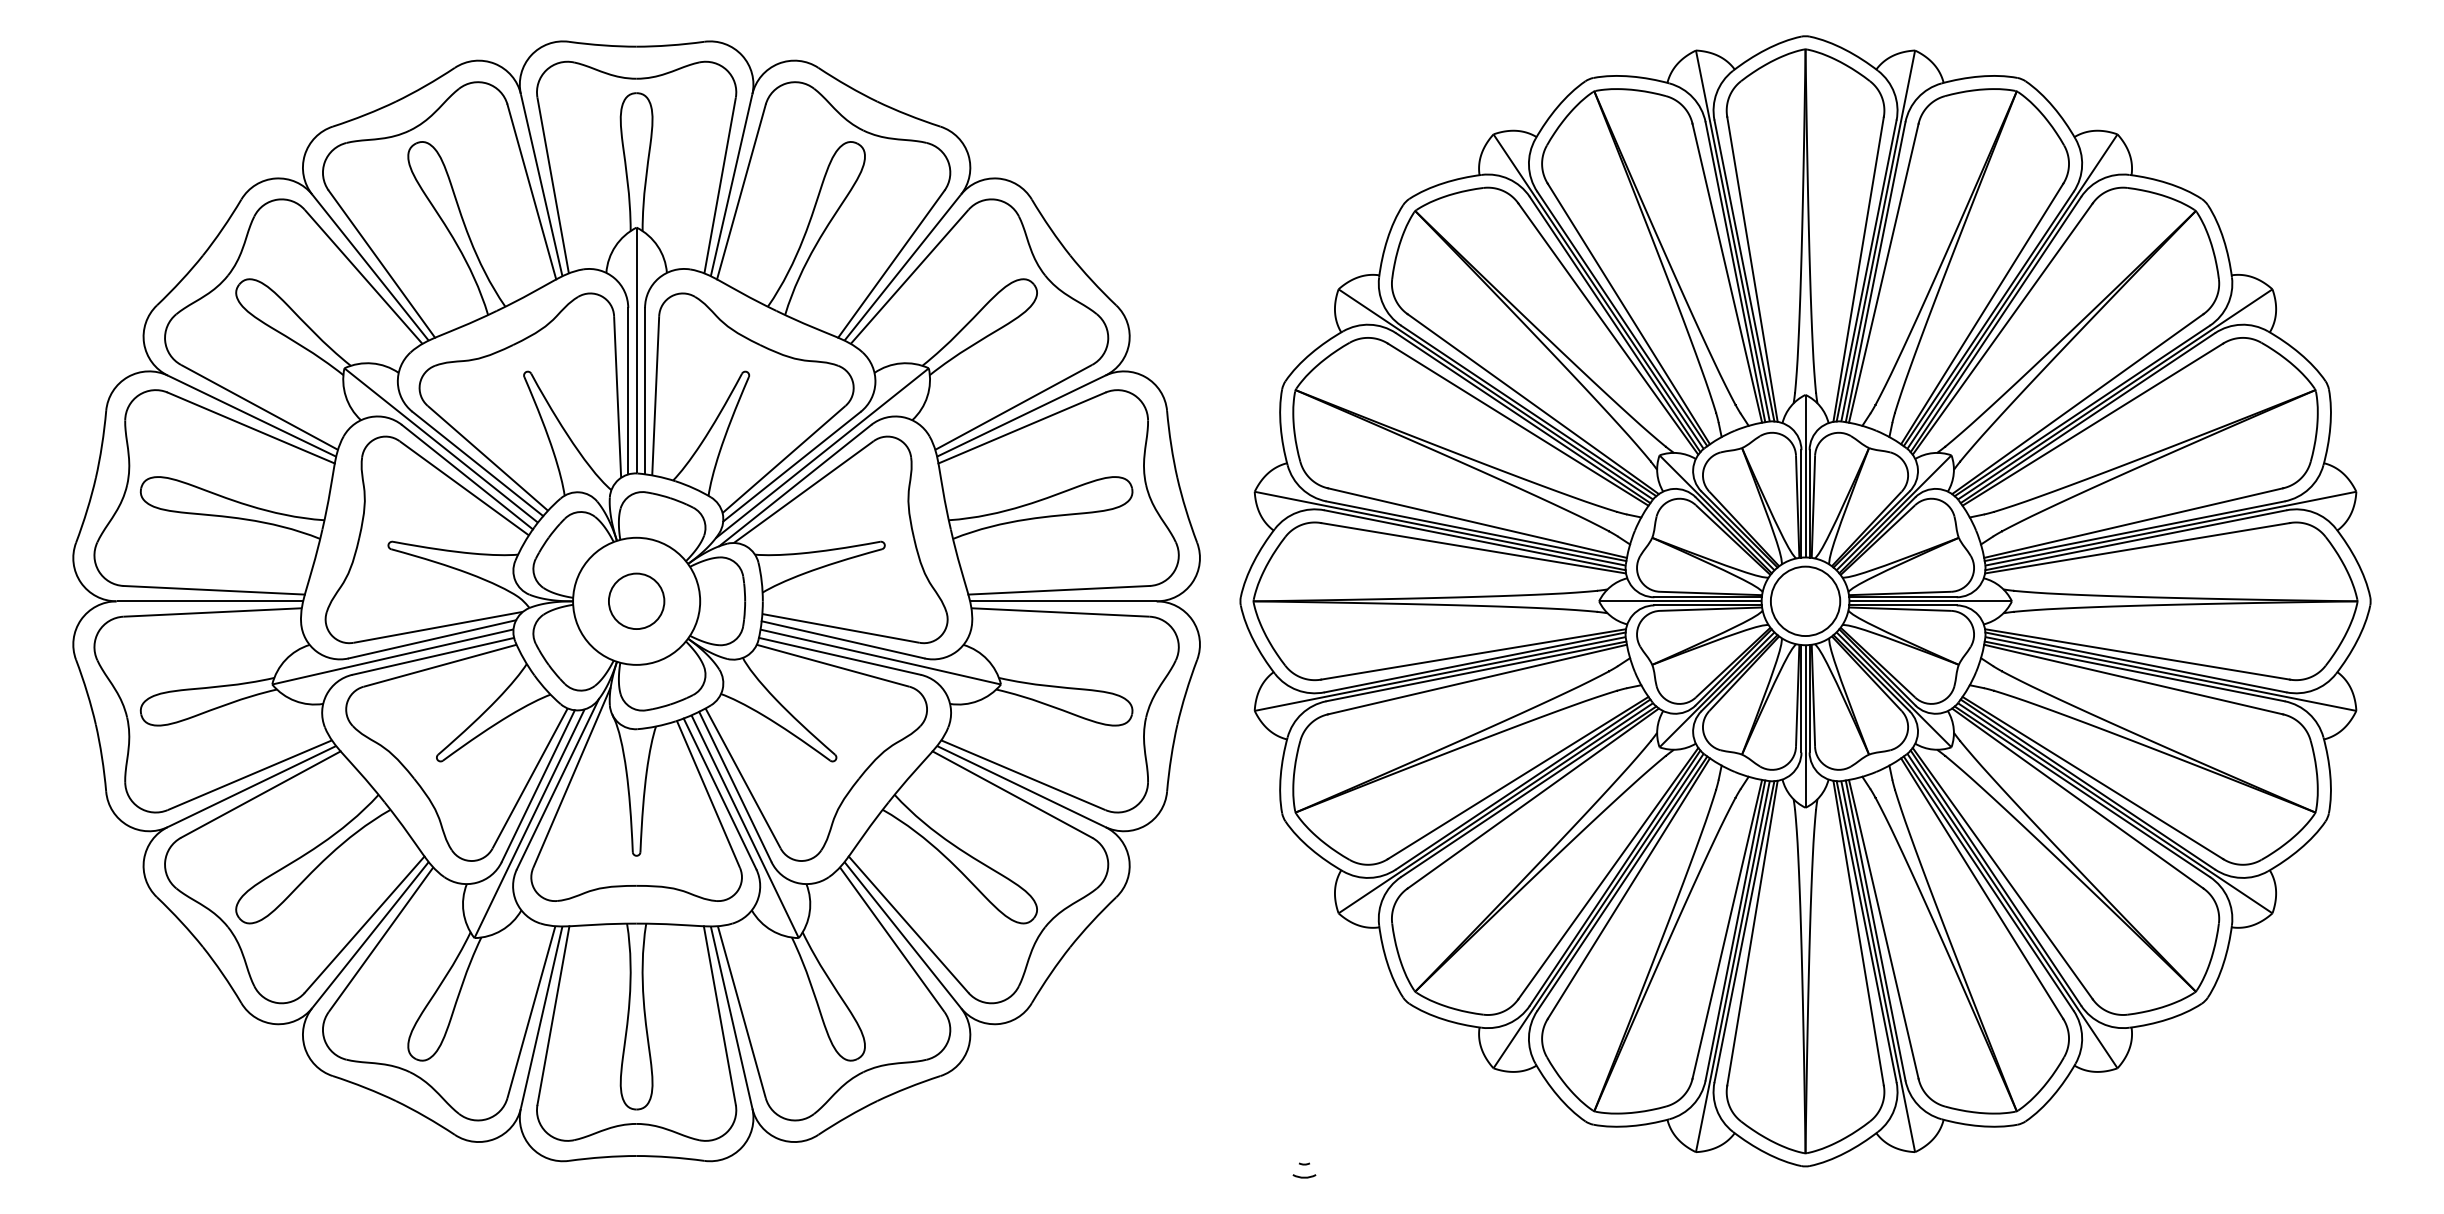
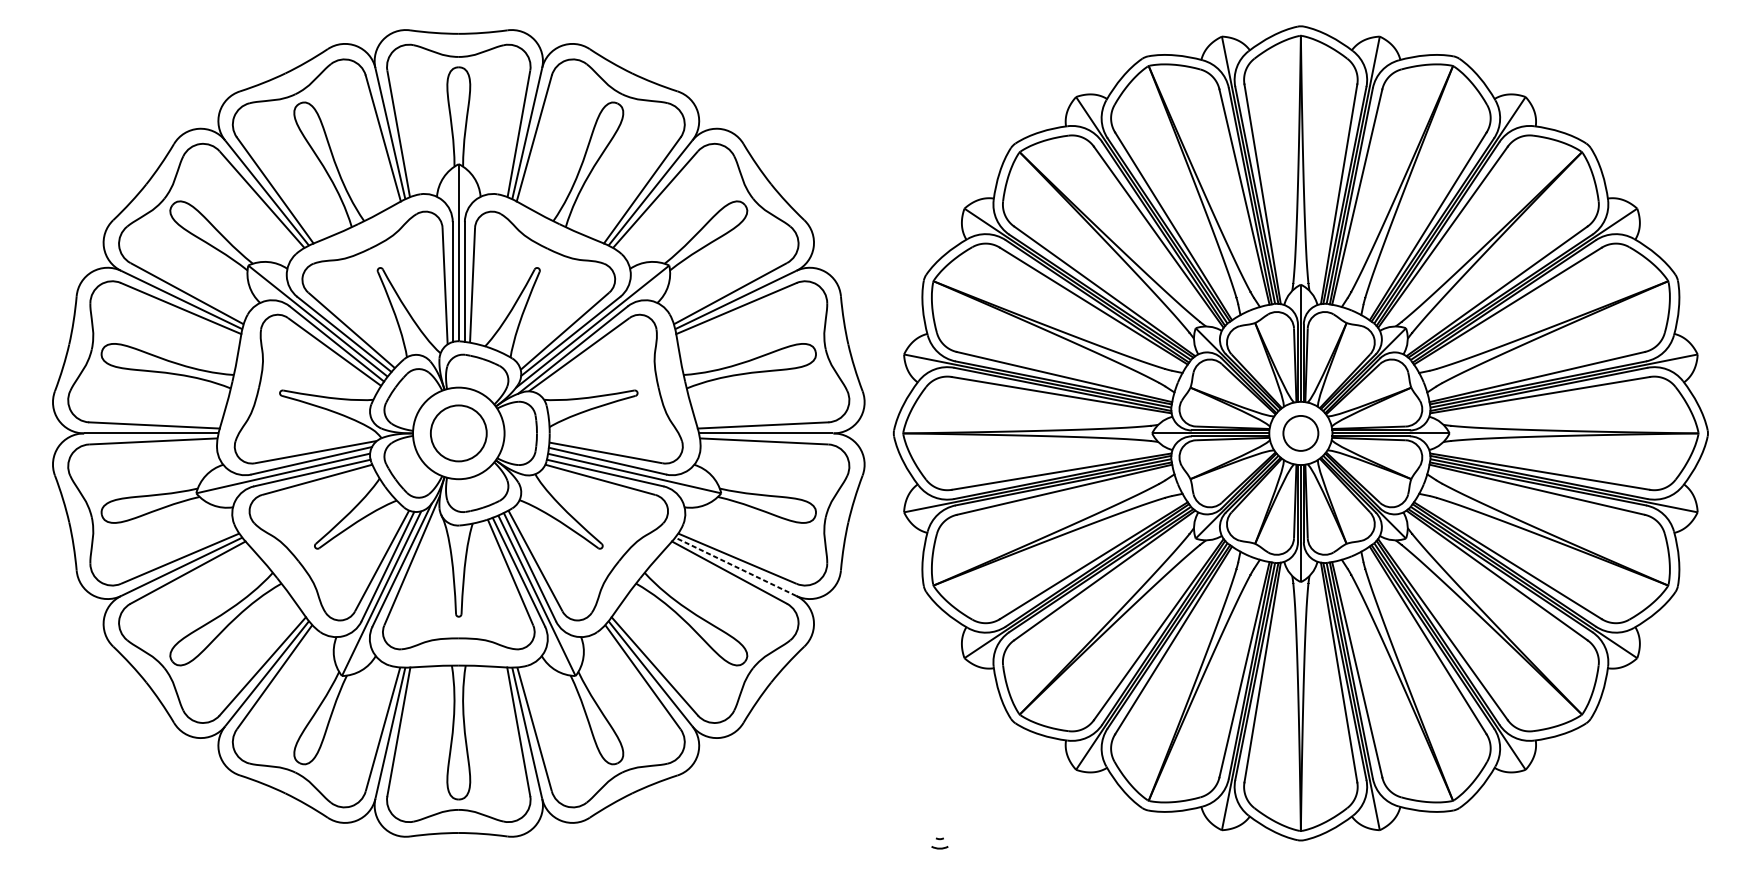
circle: (636, 601) -> (458, 433), size x1.4
circle: (1805, 601) -> (1300, 433), size x0.7
line: (1020, 786) -> (735, 566), solid -> dashed

